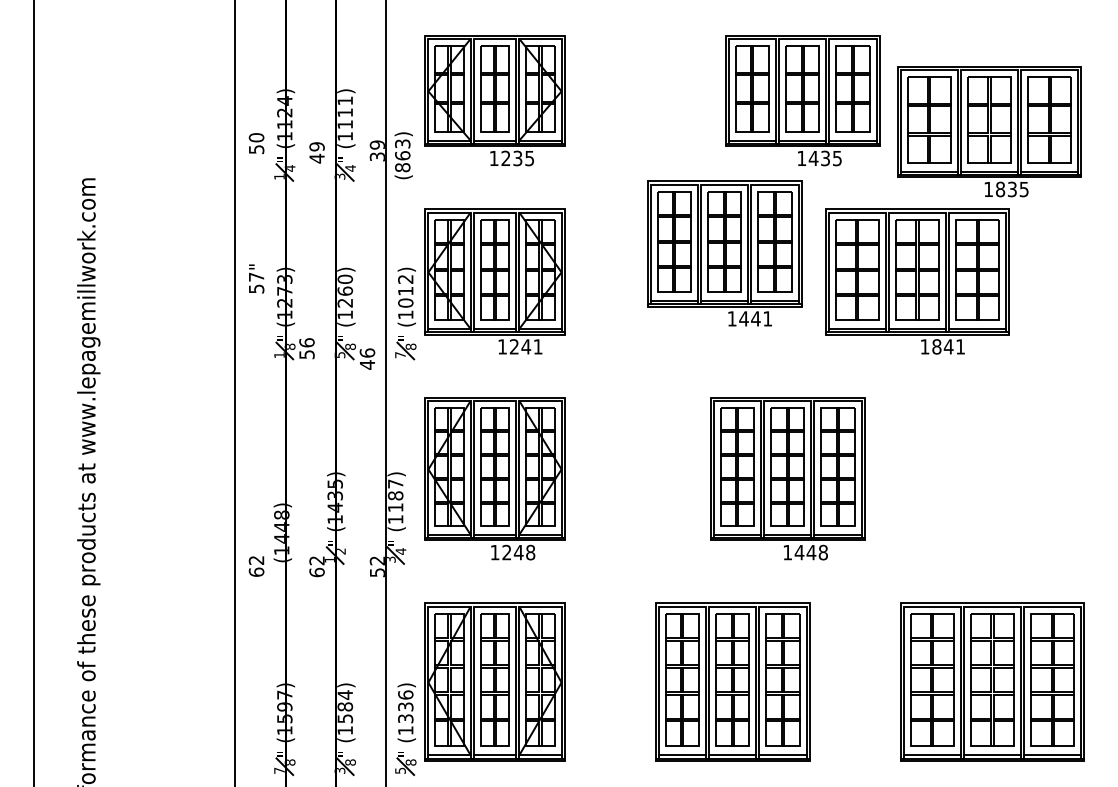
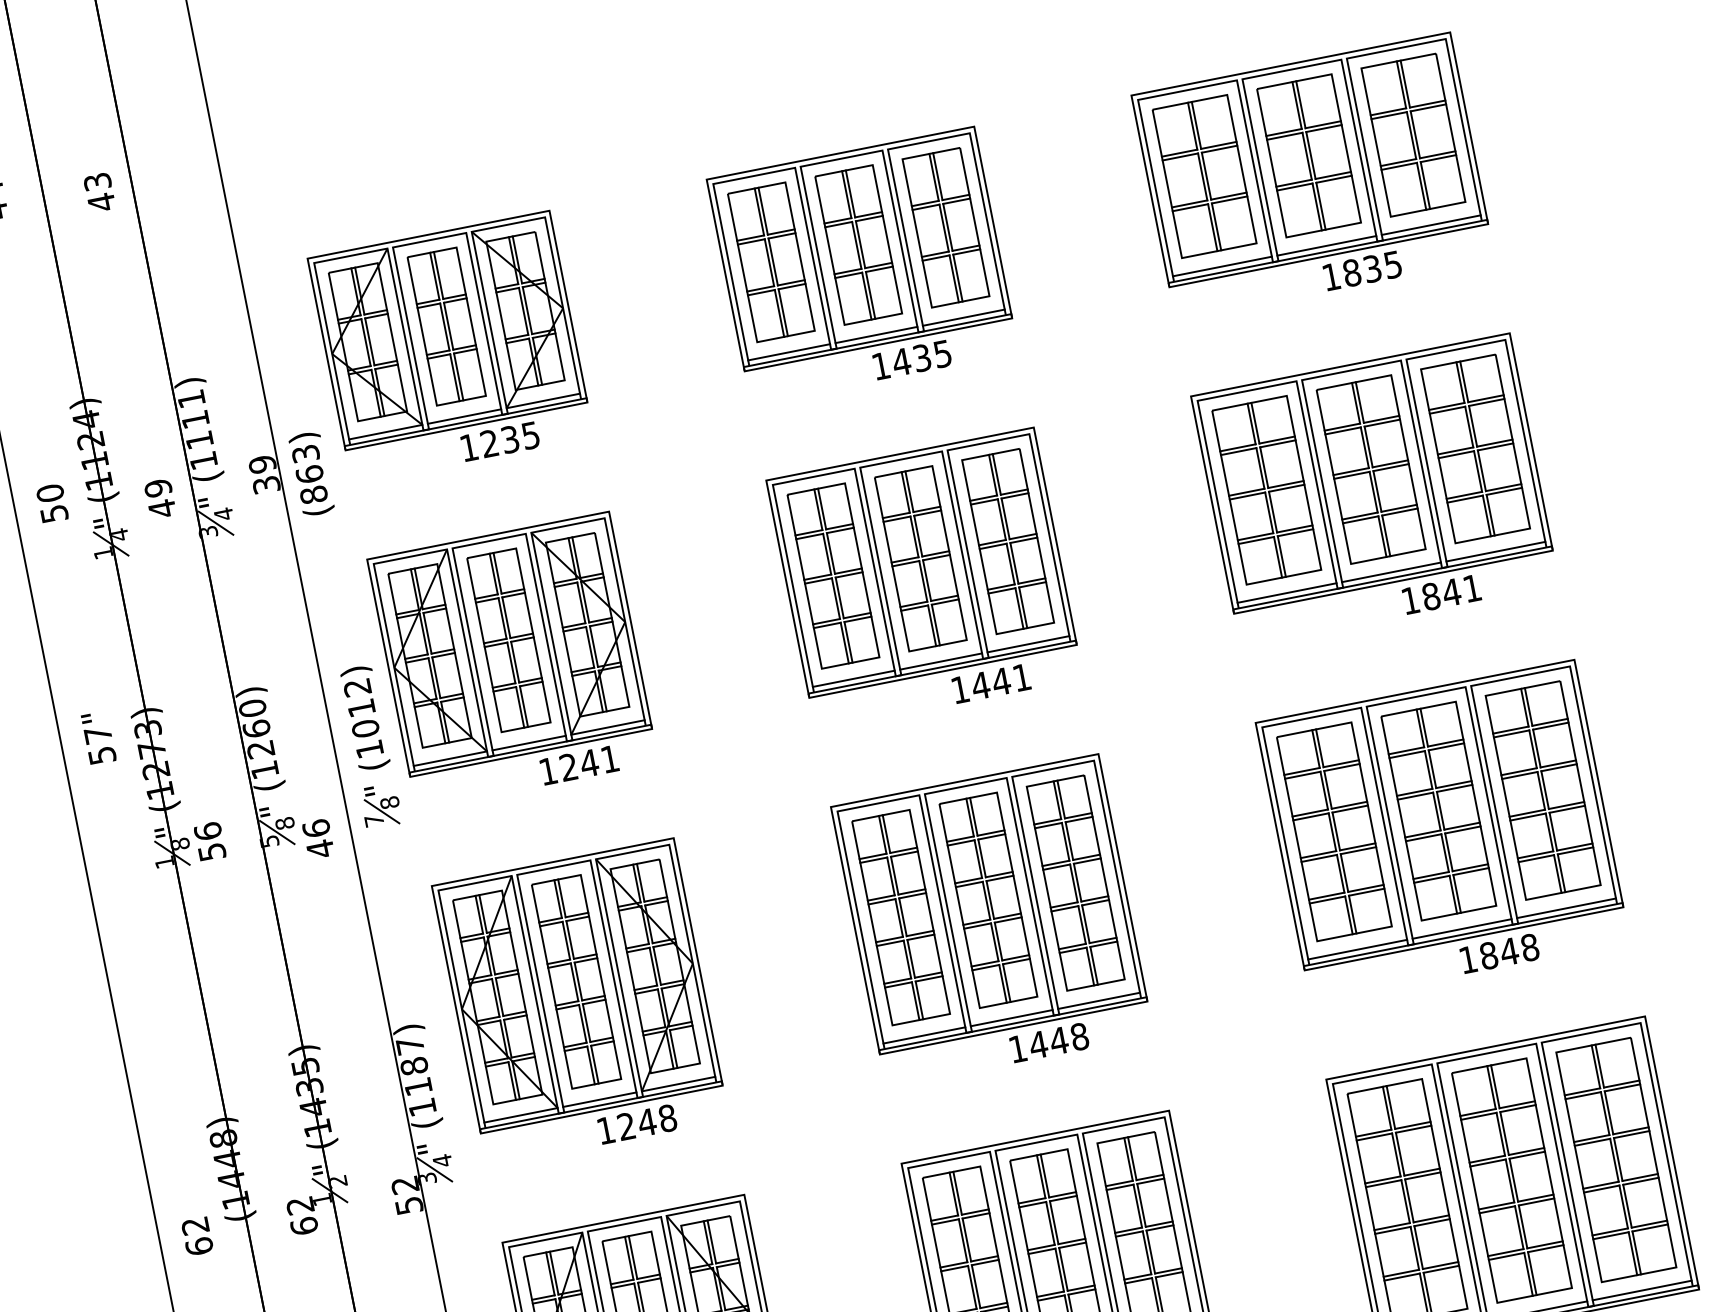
part: (802, 100) -> (862, 265), moved
part: (989, 131) -> (1313, 176), moved
part: (724, 253) -> (924, 579), moved
part: (917, 281) -> (1375, 489), moved
part: (787, 478) -> (992, 920), moved
part: (992, 478) -> (1442, 831), added

